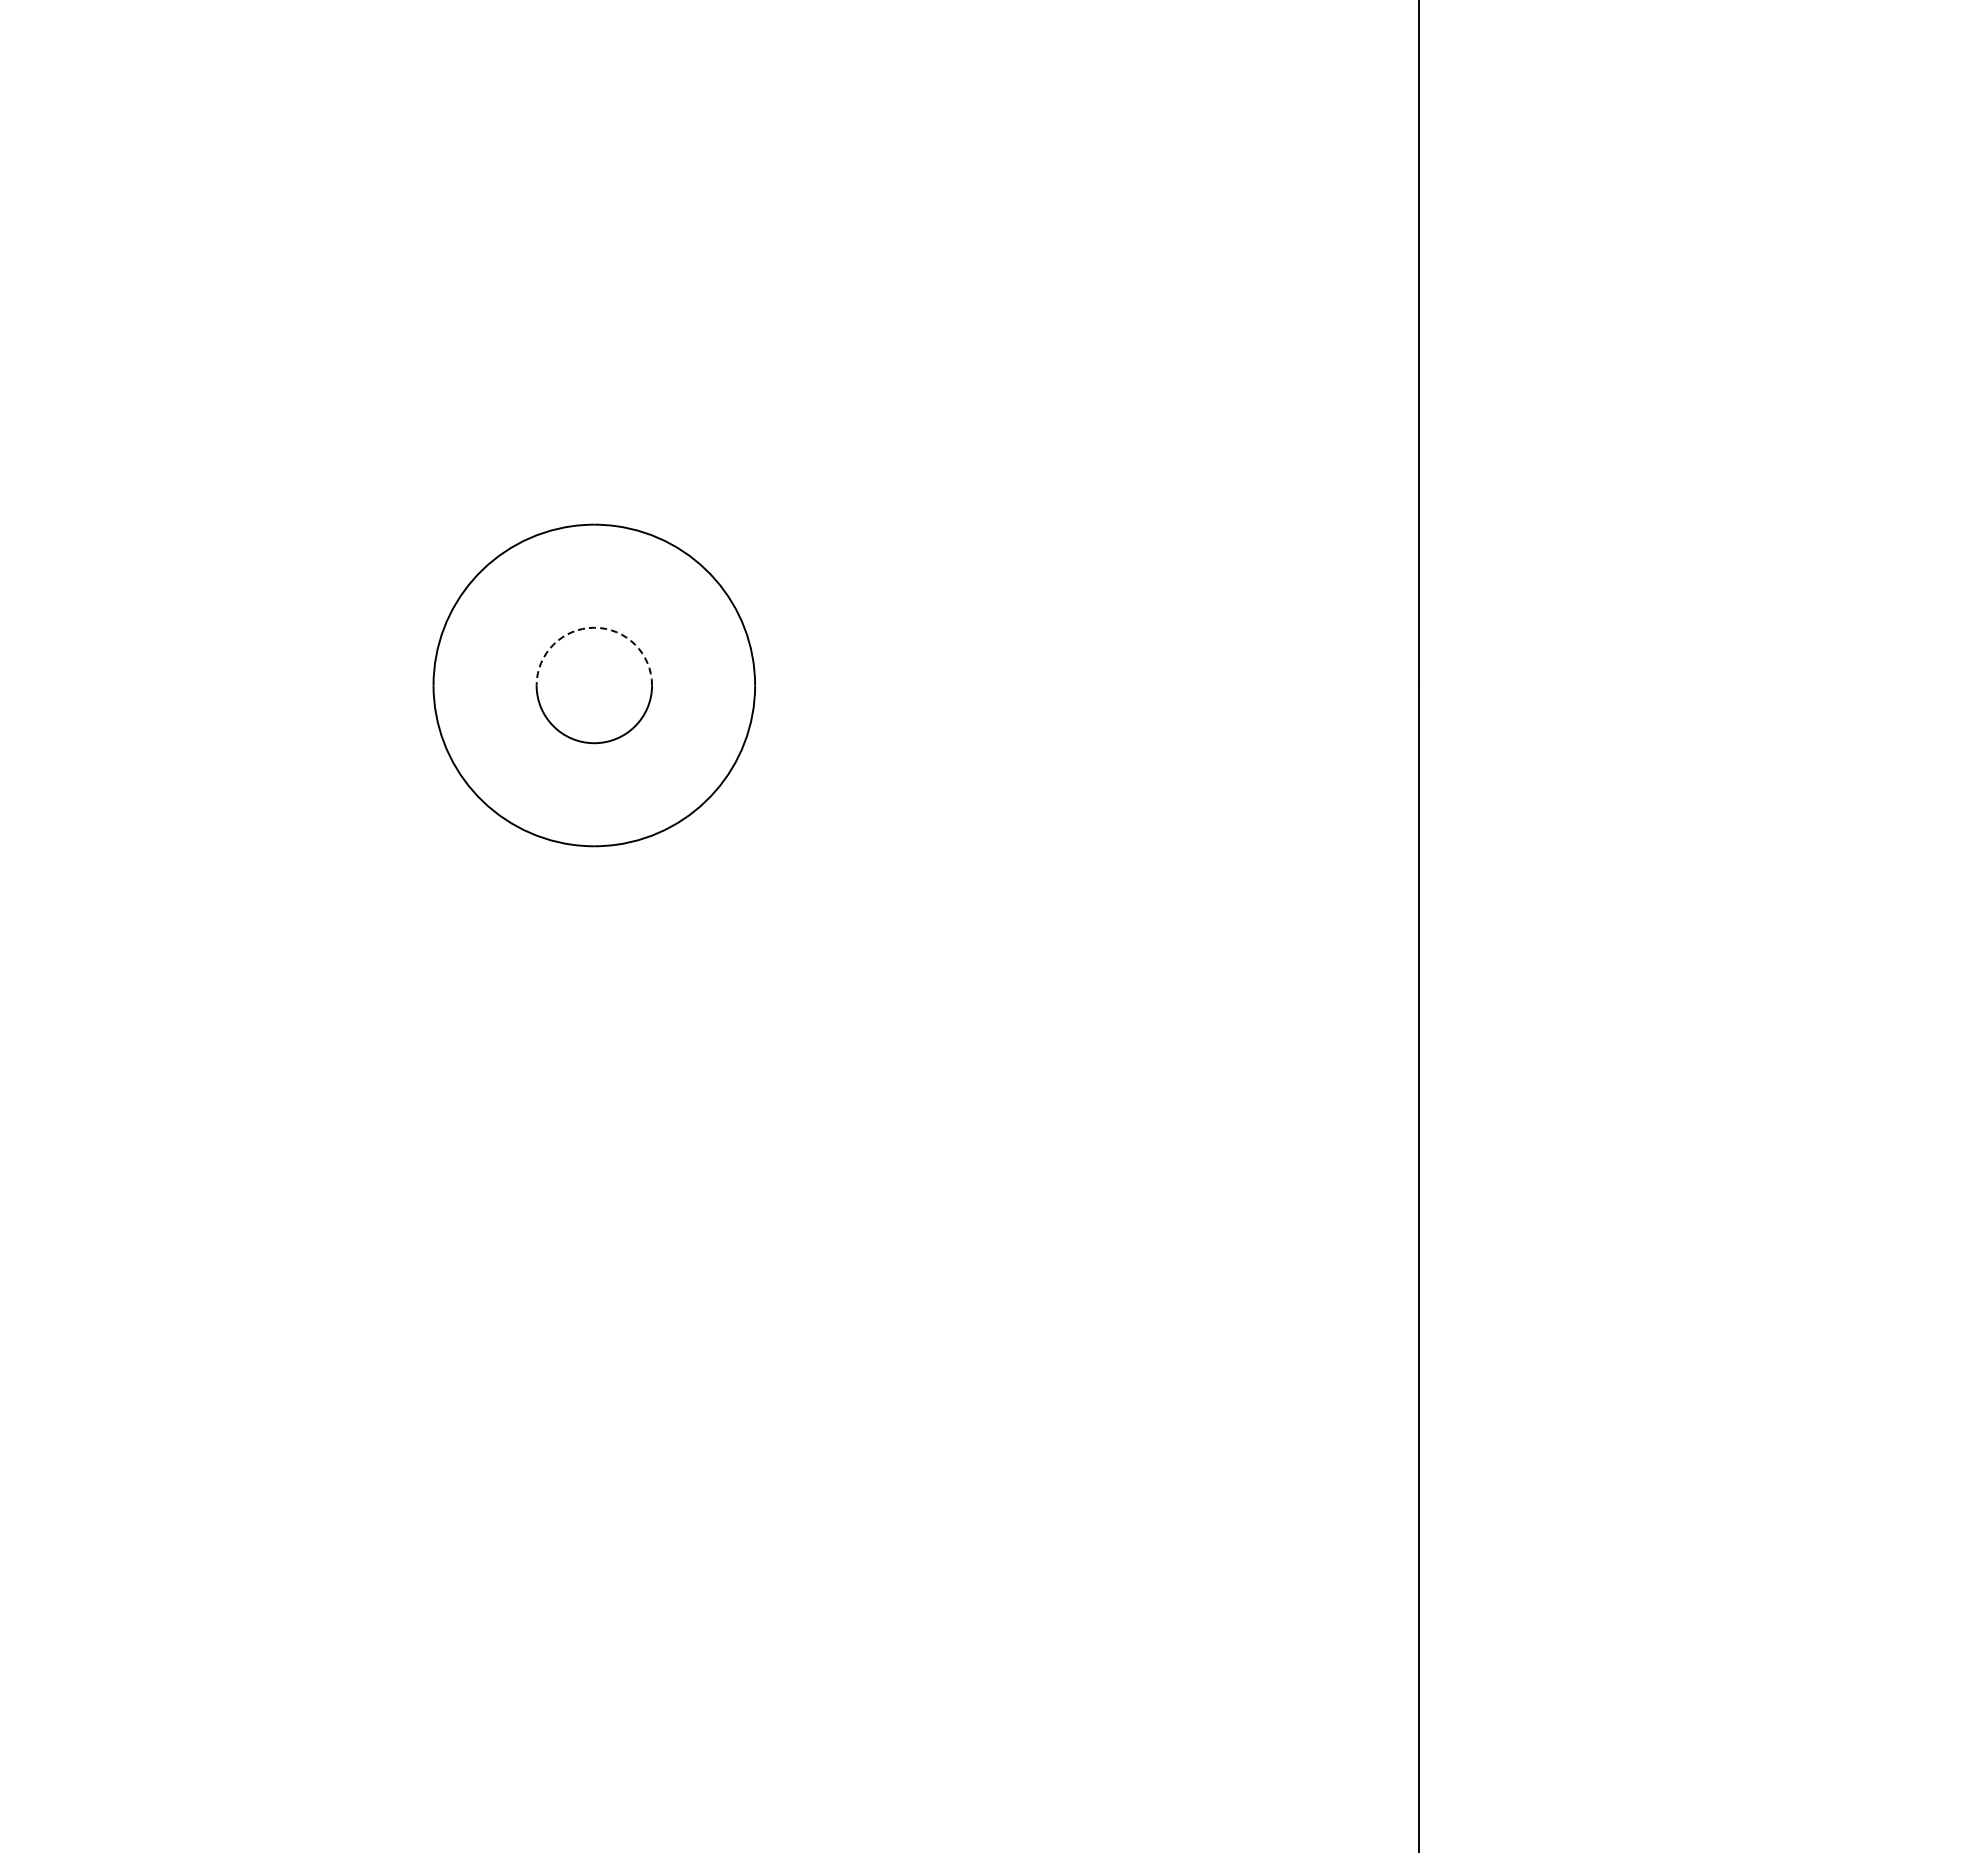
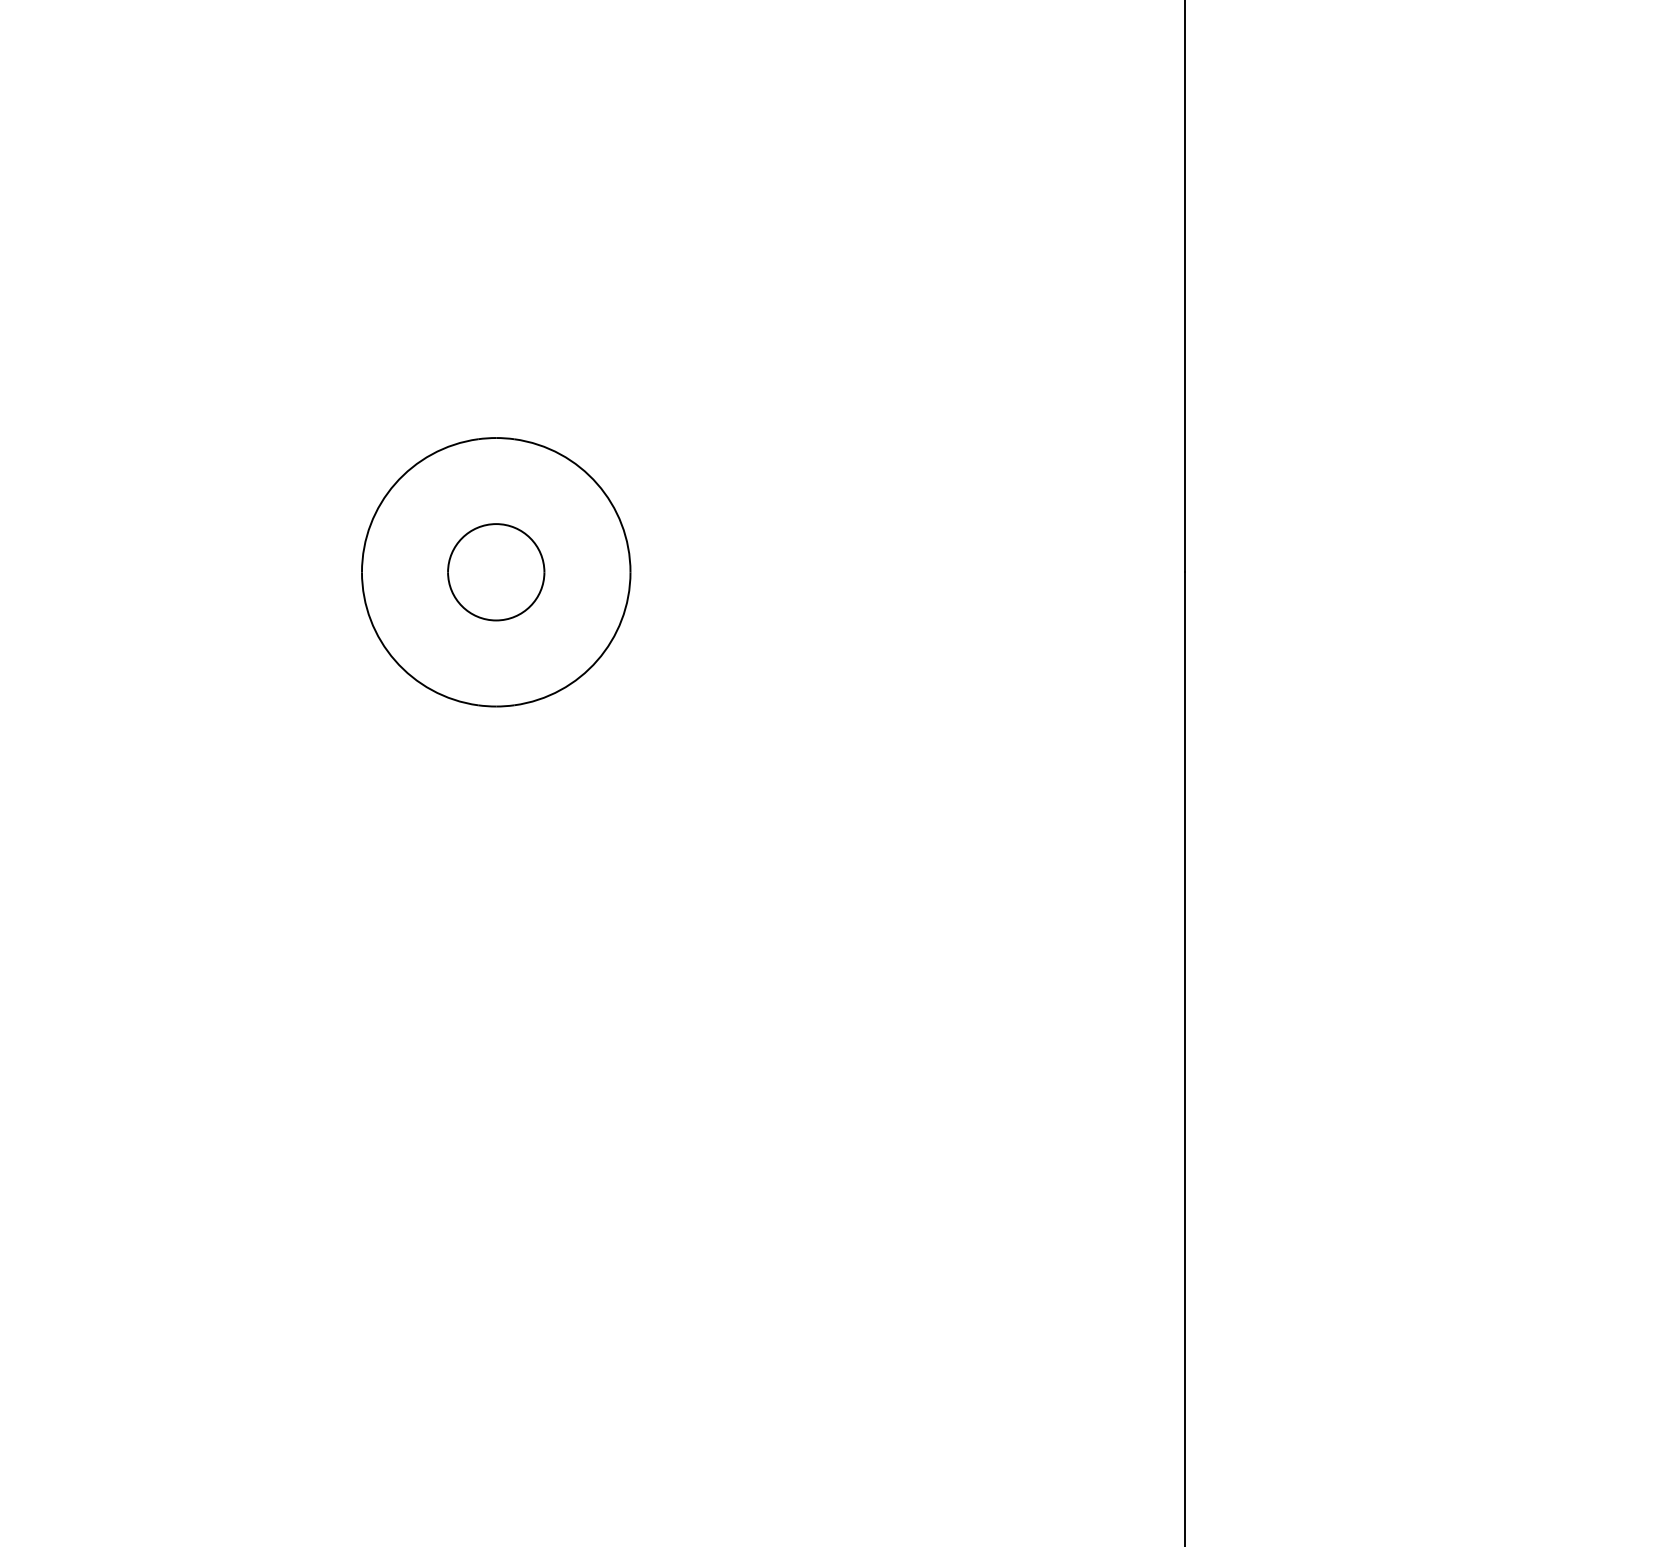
arc: (594, 627) -> (496, 523), dashed -> solid

